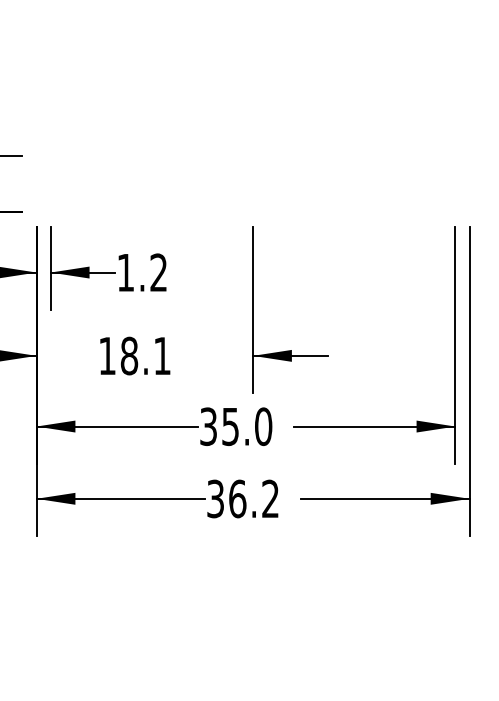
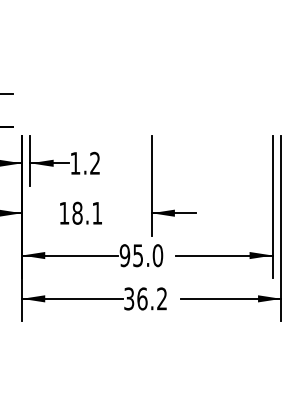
text: (207, 426) -> (124, 255), 35.0 -> 95.0

